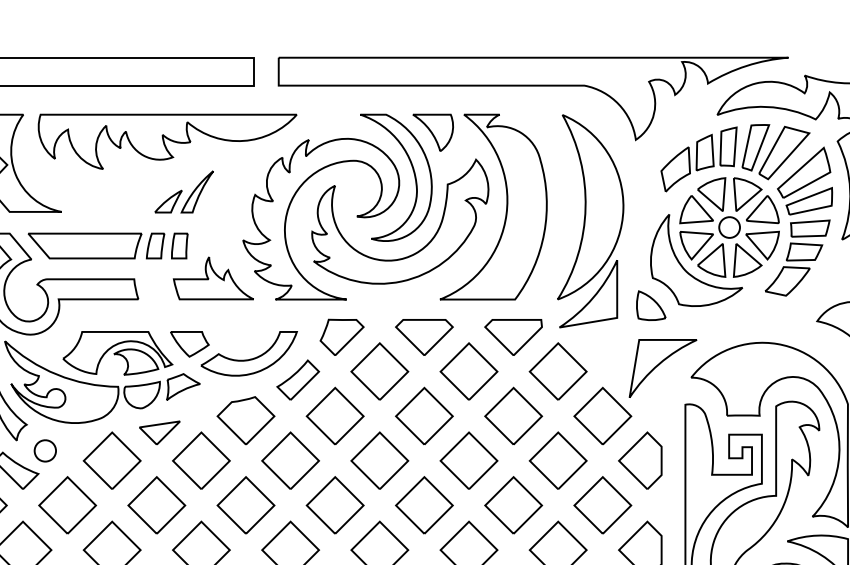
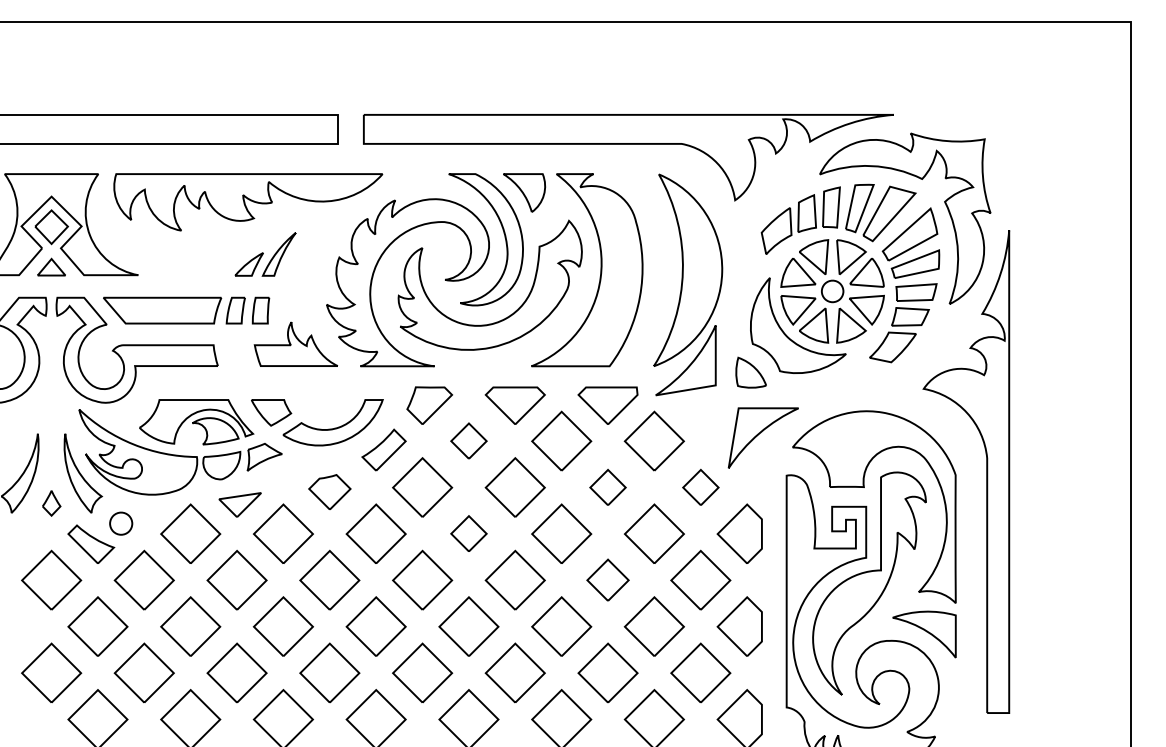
part: (379, 370) -> (468, 440), size x0.6
part: (513, 416) -> (607, 487), size x0.6
part: (602, 416) -> (700, 487), size x0.6
part: (245, 419) -> (329, 491), size x0.7
part: (379, 460) -> (468, 533), size x0.6
part: (513, 504) -> (607, 579), size x0.7

